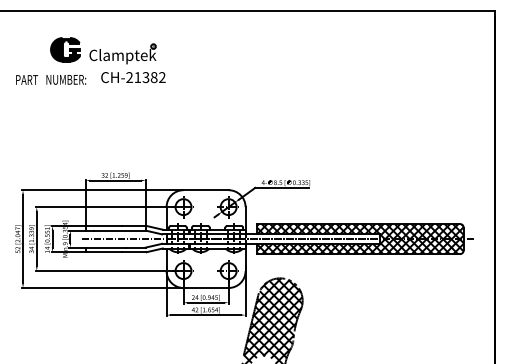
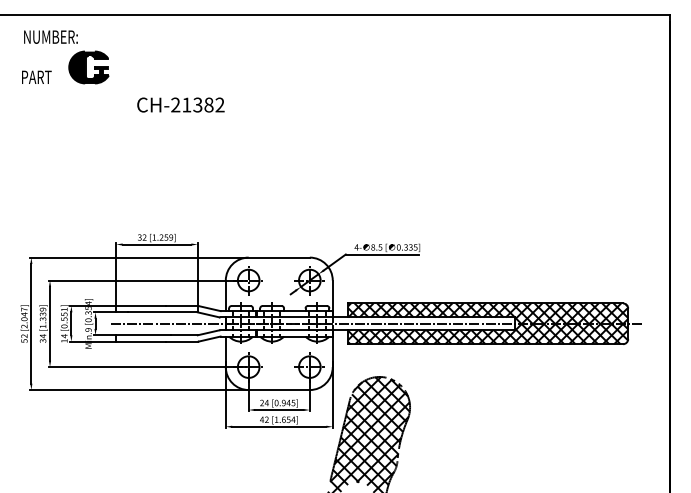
part: (122, 54) -> (166, 73), removed
text: (26, 79) -> (36, 76), moved
text: (65, 79) -> (50, 36), moved

